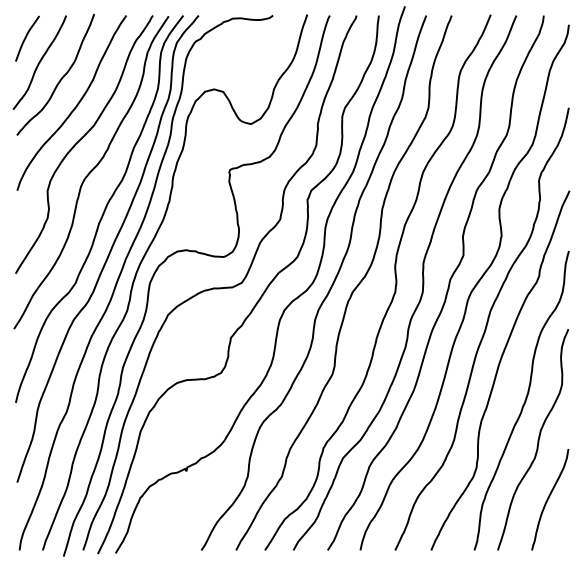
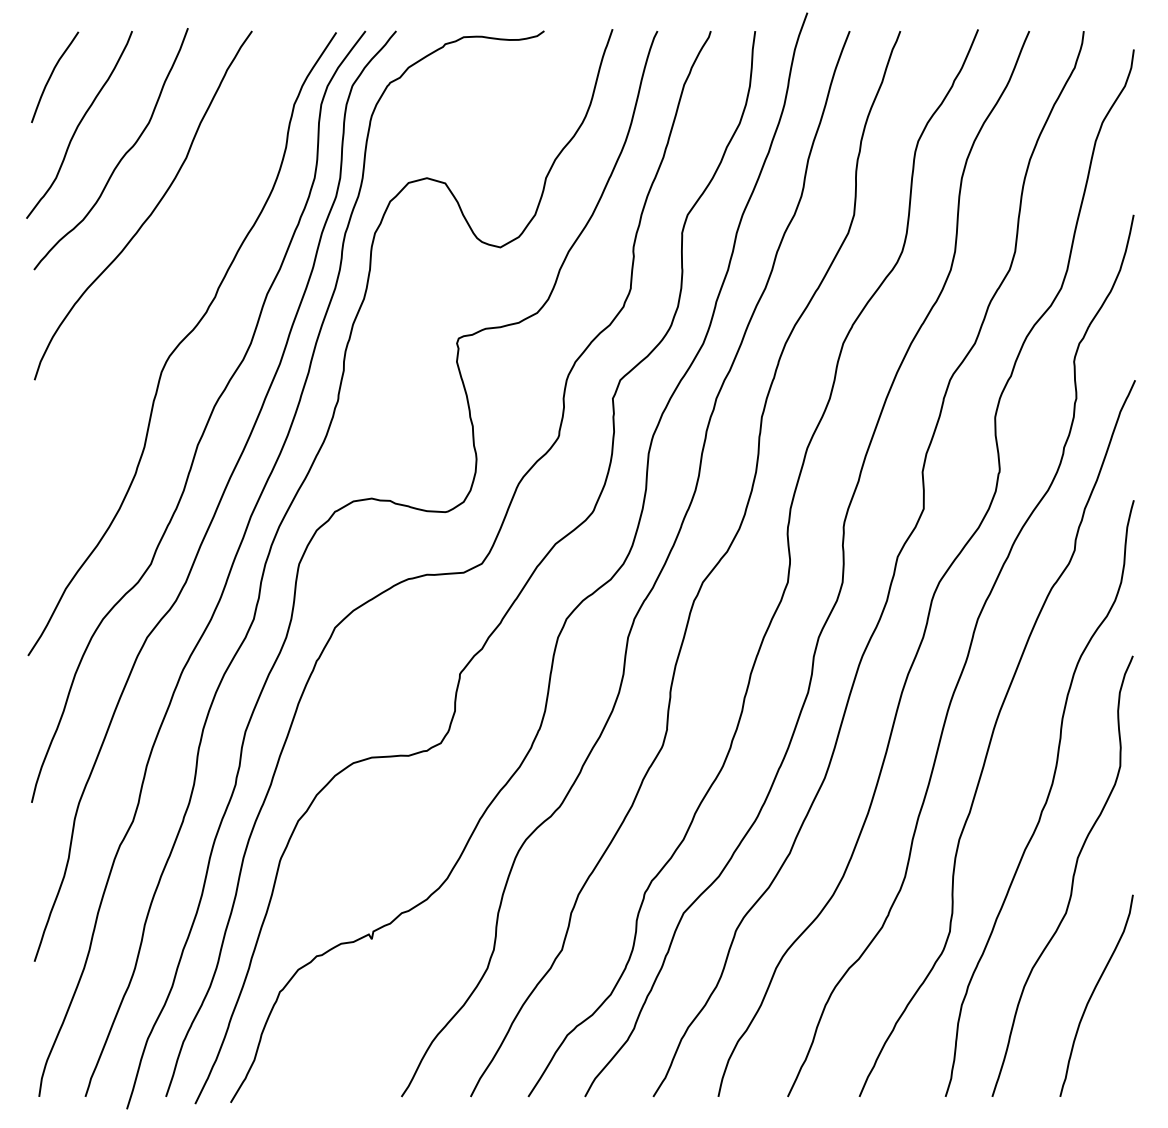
curve: (80, 140) -> (160, 280), removed

